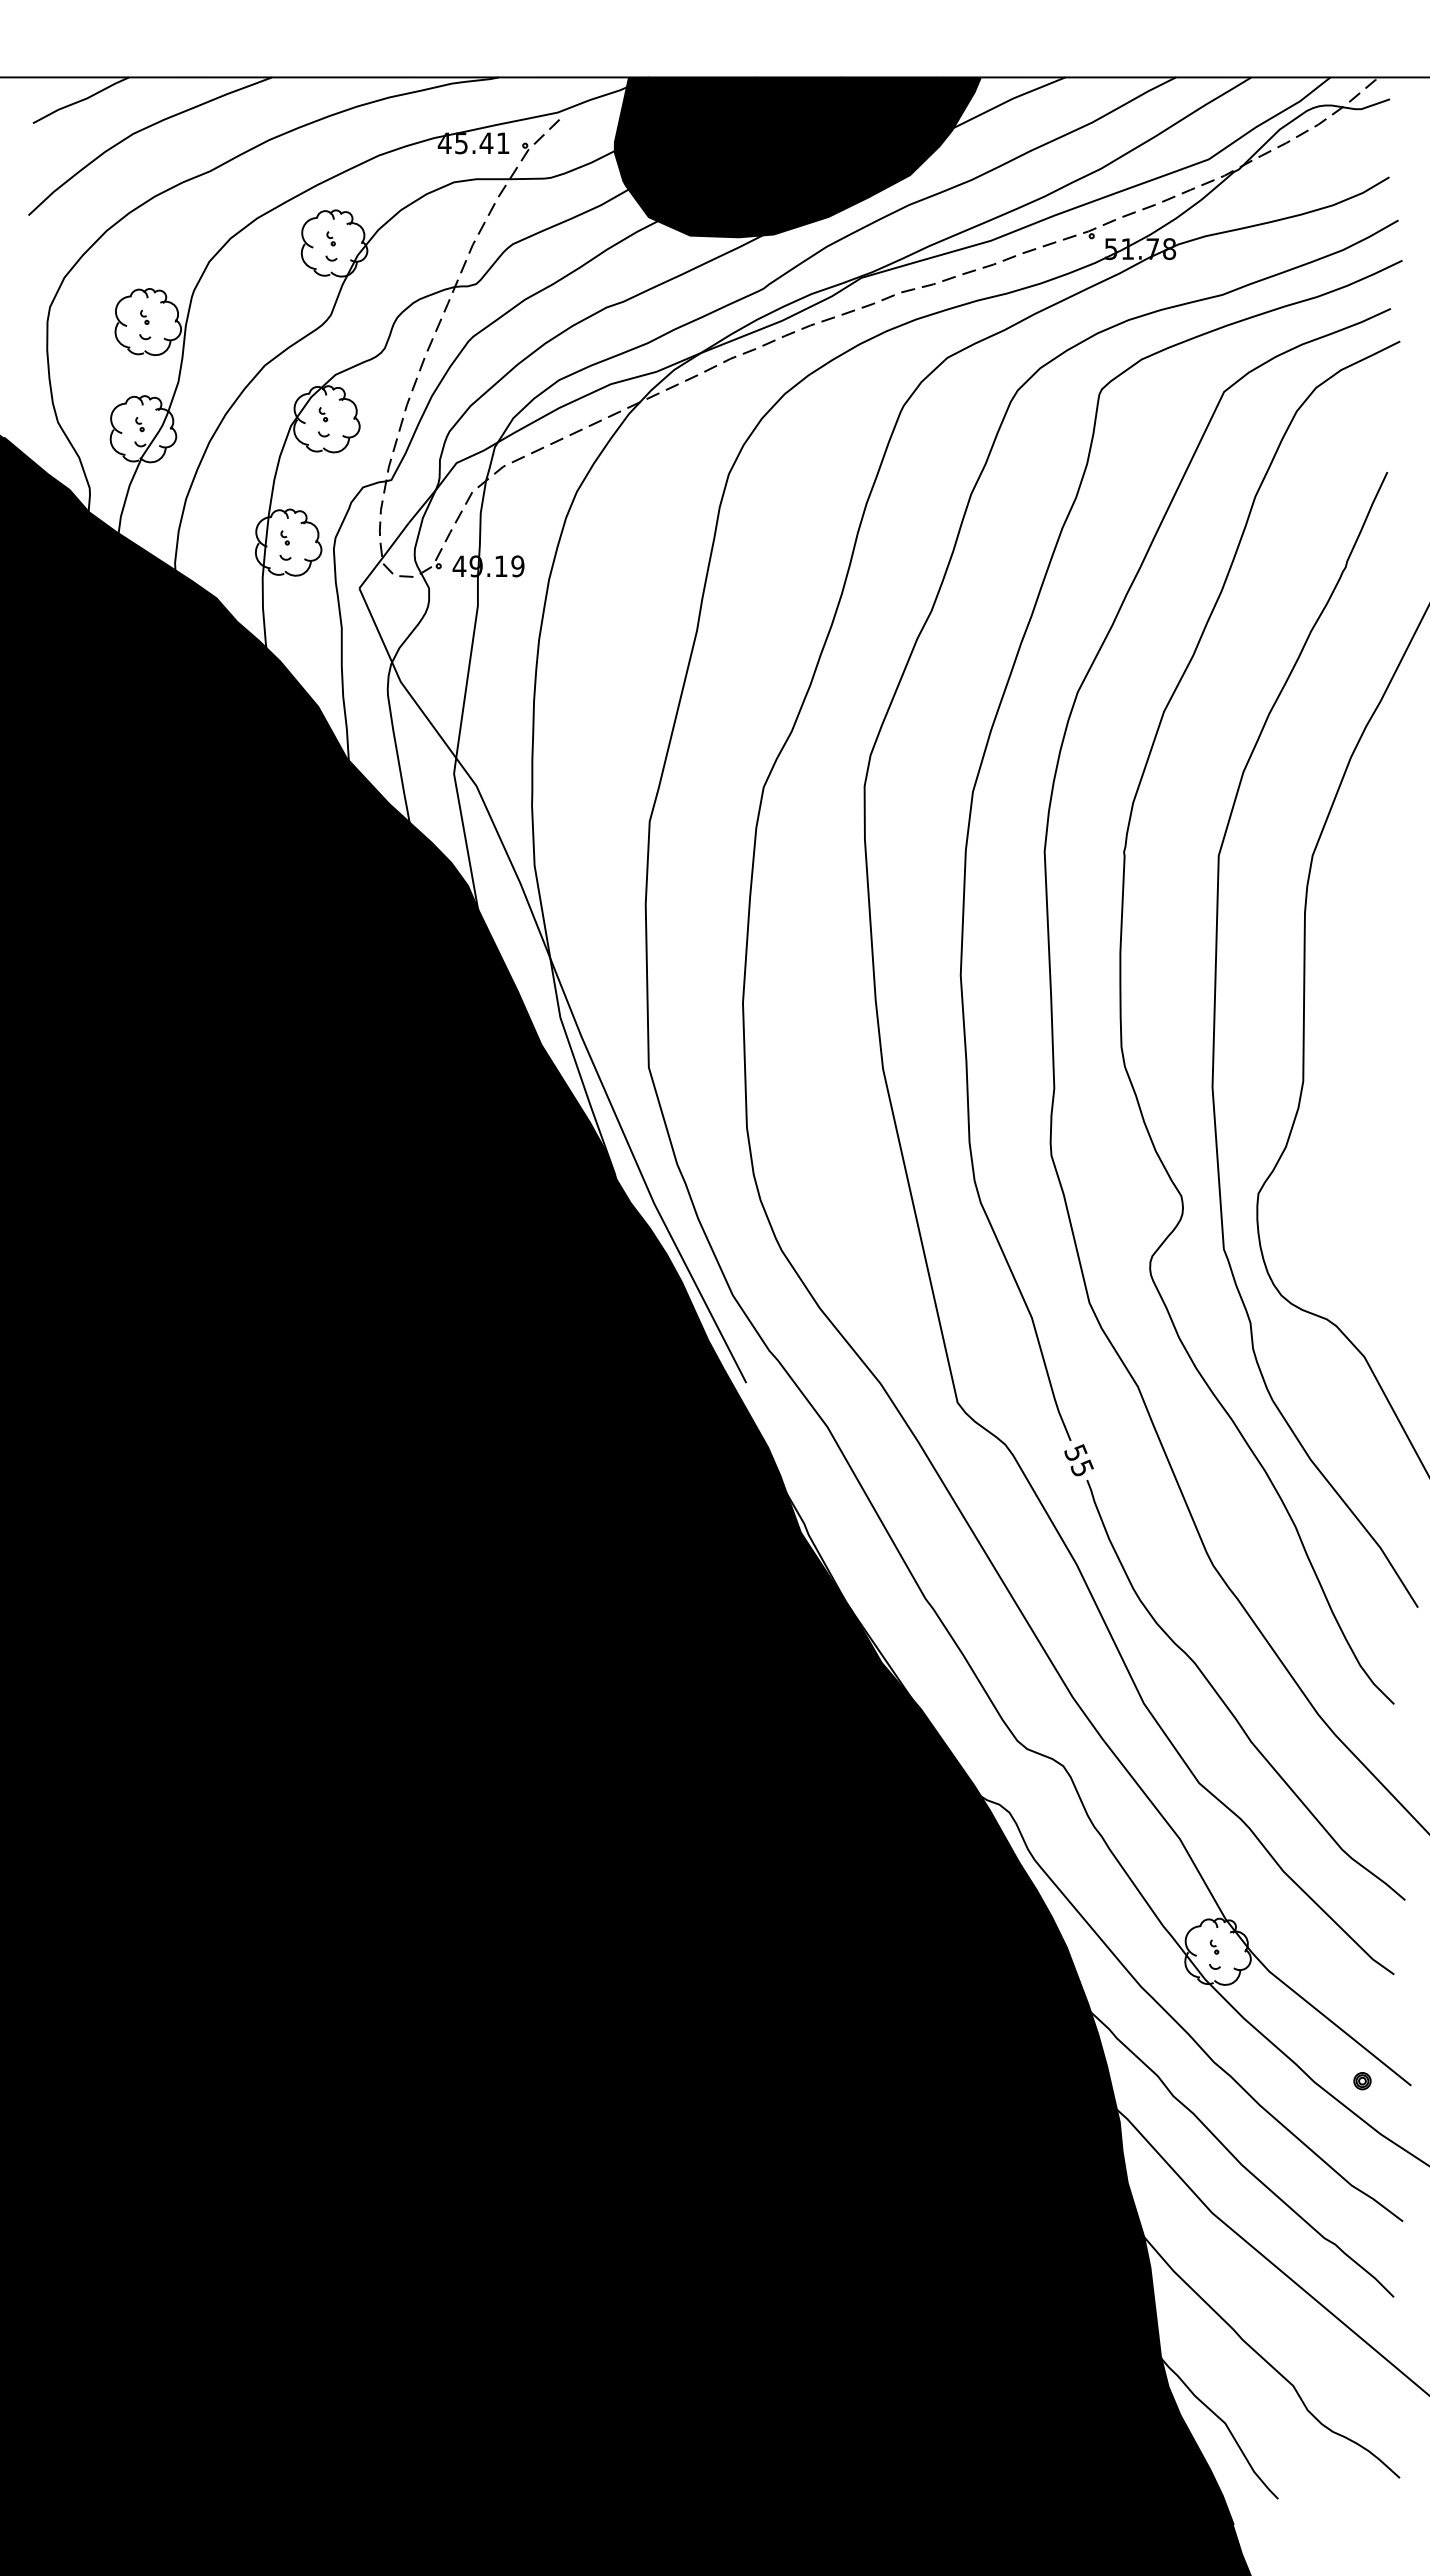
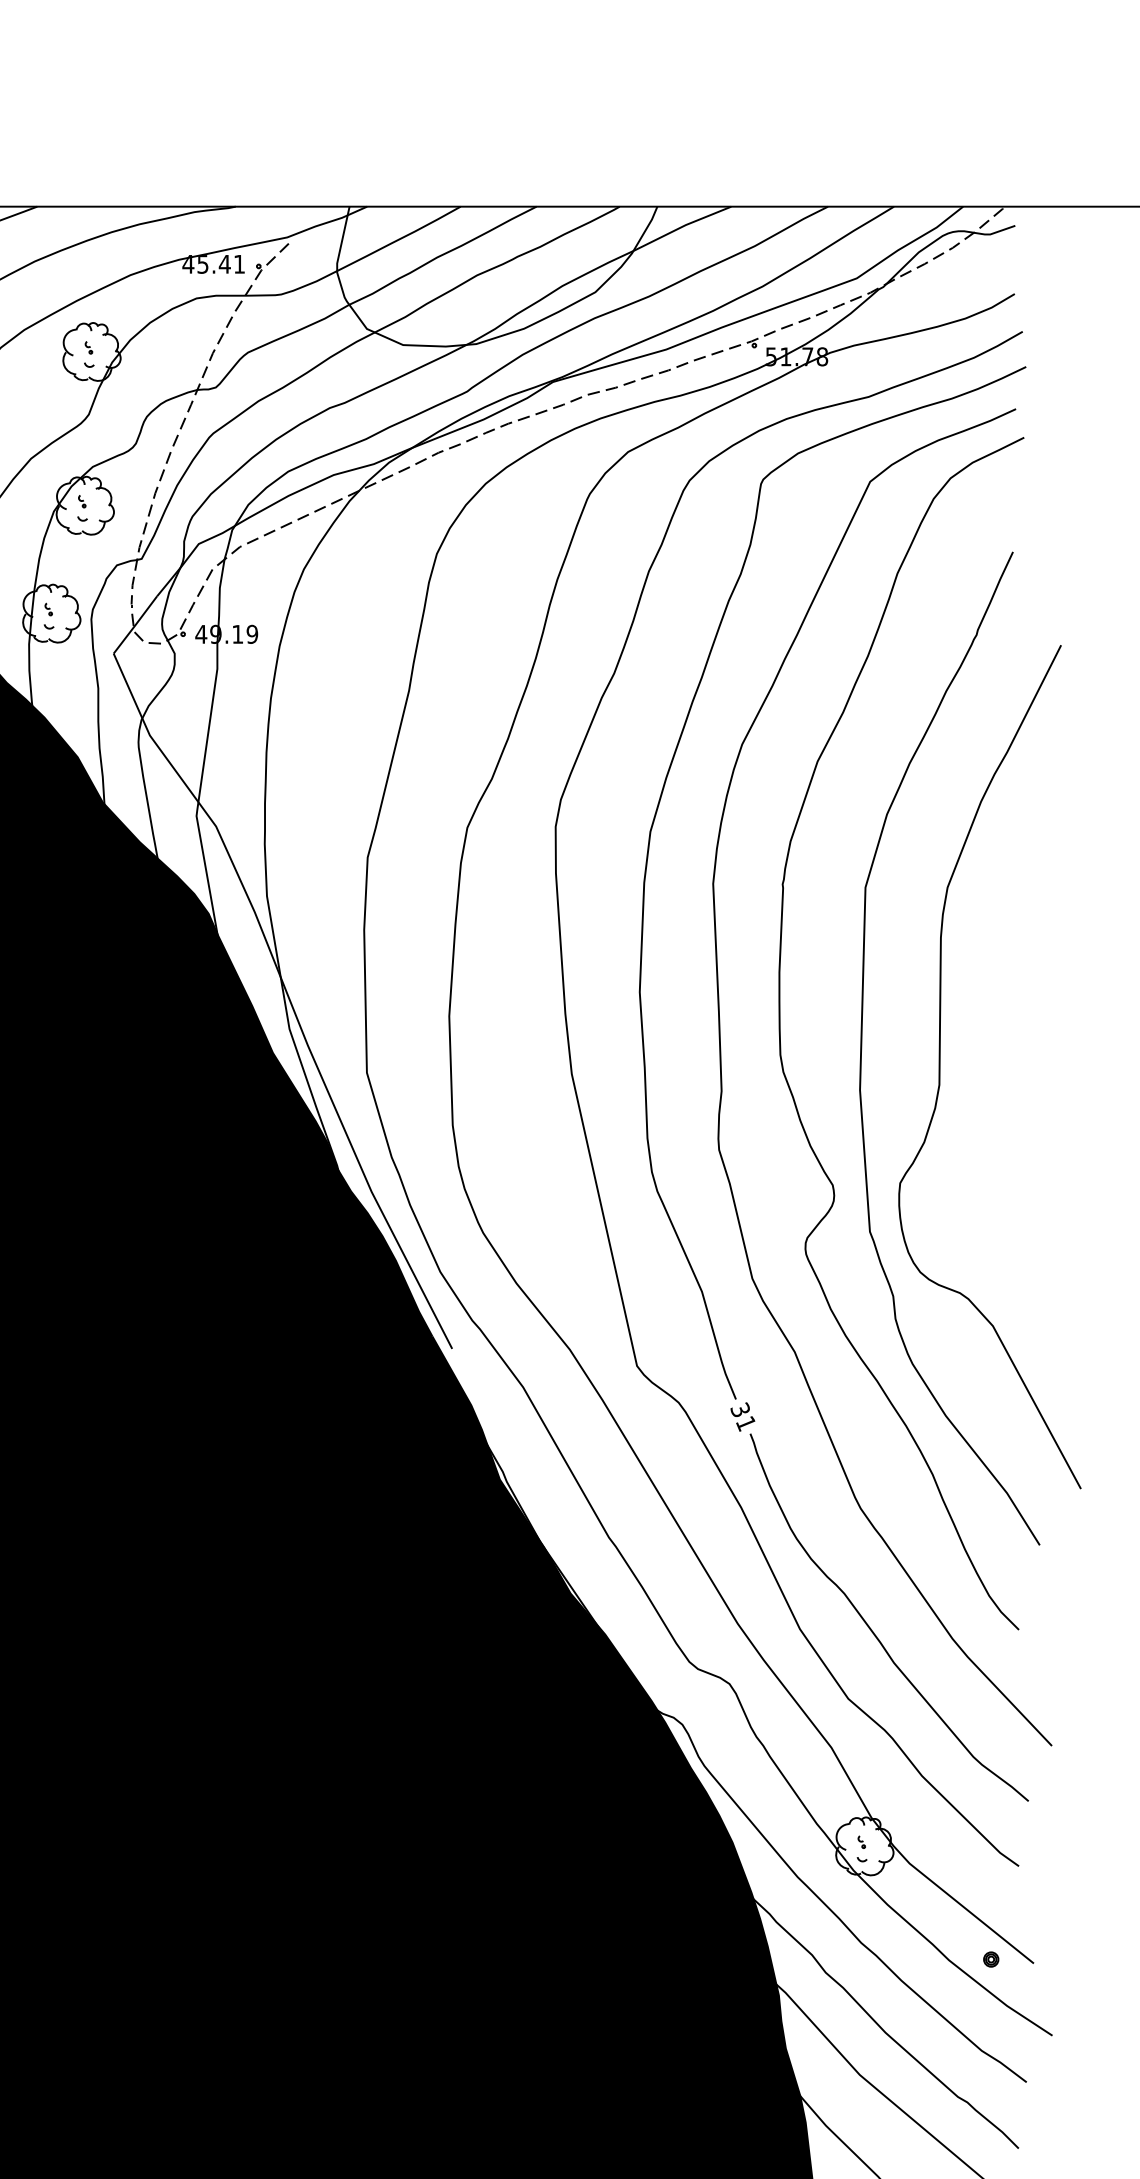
fill: (797, 157) -> (496, 276), removed
text: (1080, 1460) -> (744, 1416), 55 -> 31

